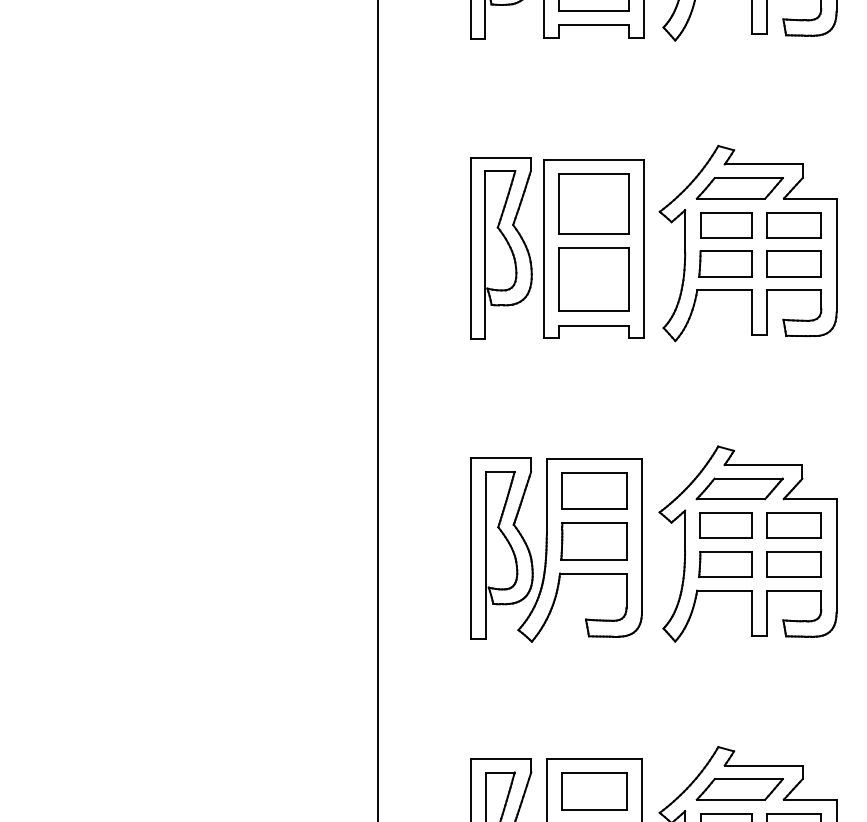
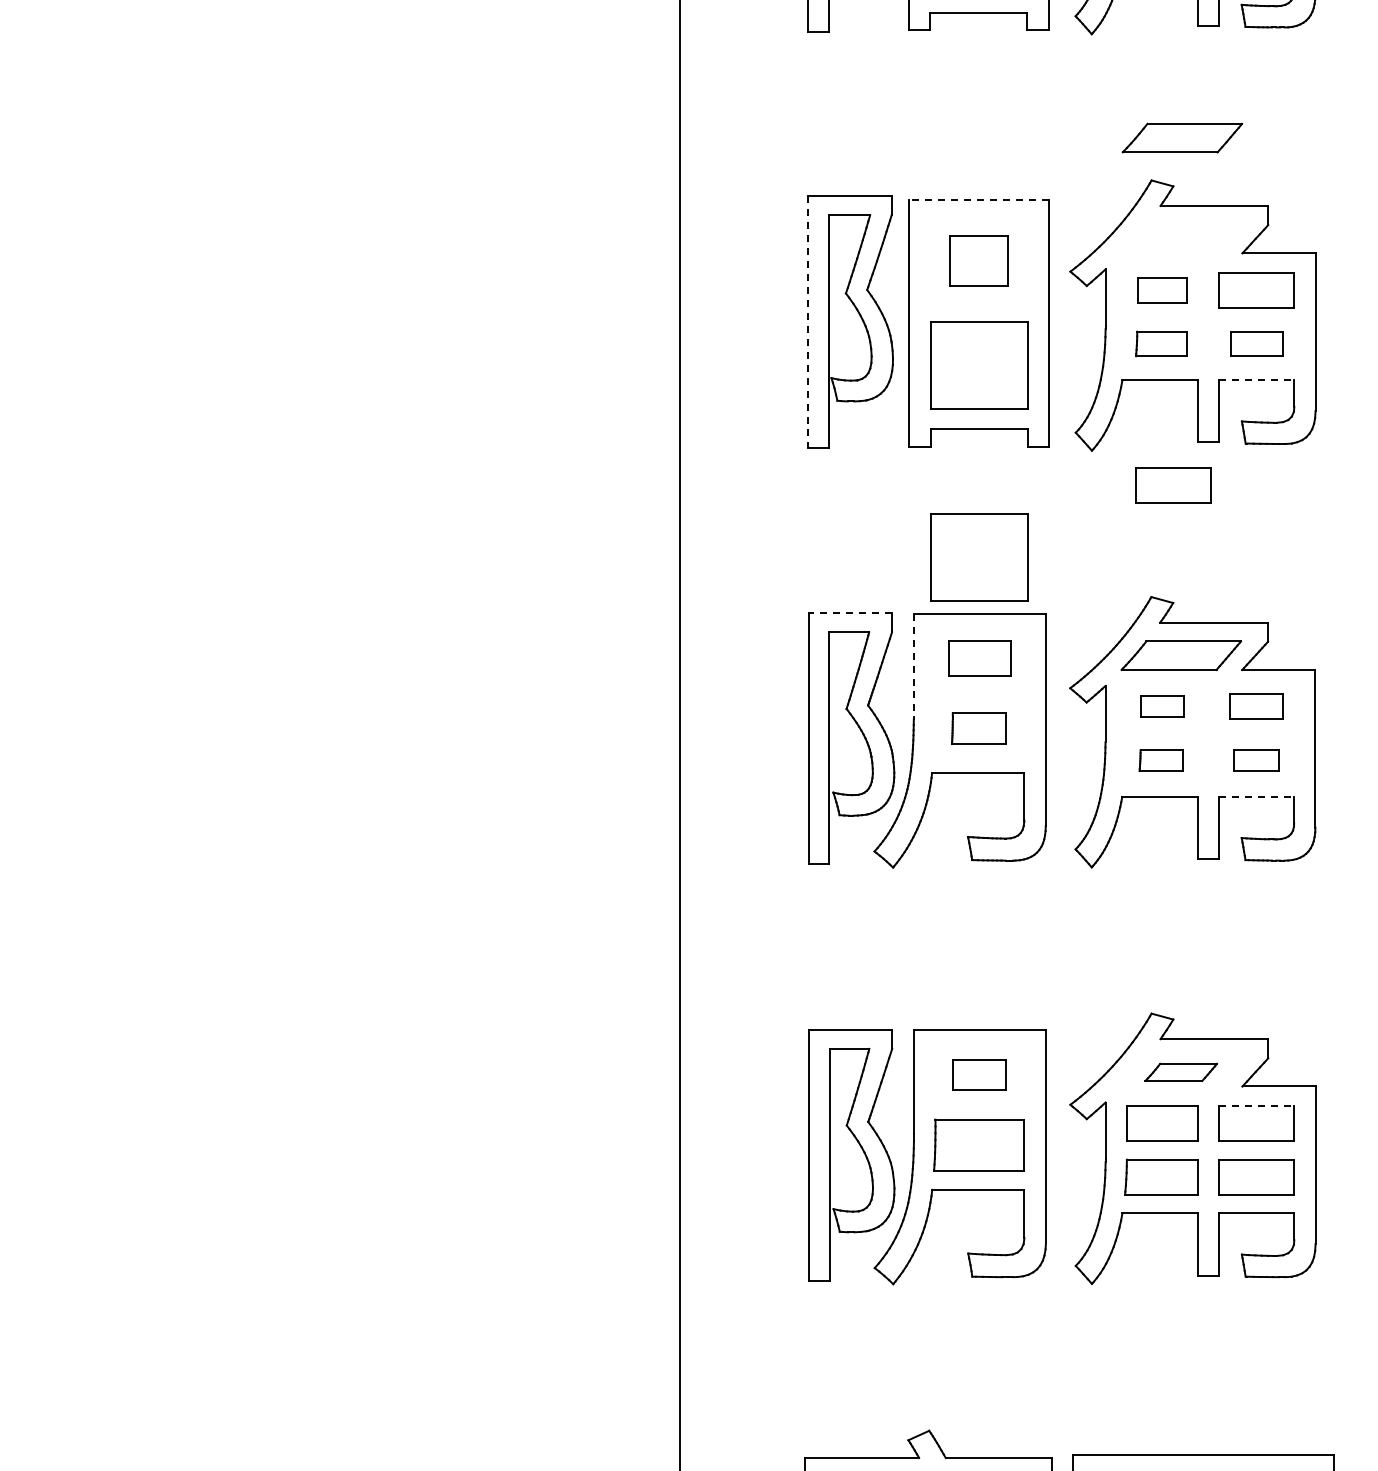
line: (594, 159) -> (979, 199), solid -> dashed
part: (739, 187) -> (1182, 137), moved
part: (594, 203) -> (979, 260), size x0.6
part: (726, 225) -> (1162, 290), size x0.7
line: (470, 248) -> (808, 322), solid -> dashed
part: (725, 263) -> (1161, 343), size x0.7
part: (794, 263) -> (1256, 343), size x0.7
line: (794, 290) -> (1257, 380), solid -> dashed
part: (734, 366) -> (1173, 485), added
part: (594, 418) -> (979, 557), added
line: (501, 458) -> (850, 613), solid -> dashed
part: (594, 490) -> (979, 658), size x0.7
line: (546, 495) -> (913, 665), solid -> dashed
part: (726, 525) -> (1162, 706), size x0.6
part: (794, 525) -> (1256, 706), size x0.7
part: (593, 541) -> (978, 728), size x0.6
part: (725, 564) -> (1161, 760), size x0.6
part: (794, 564) -> (1256, 760), size x0.6
line: (794, 590) -> (1257, 796), solid -> dashed
part: (739, 789) -> (1180, 1072), size x0.6
part: (594, 790) -> (979, 1074), size x0.6
line: (794, 813) -> (1257, 1105), solid -> dashed

